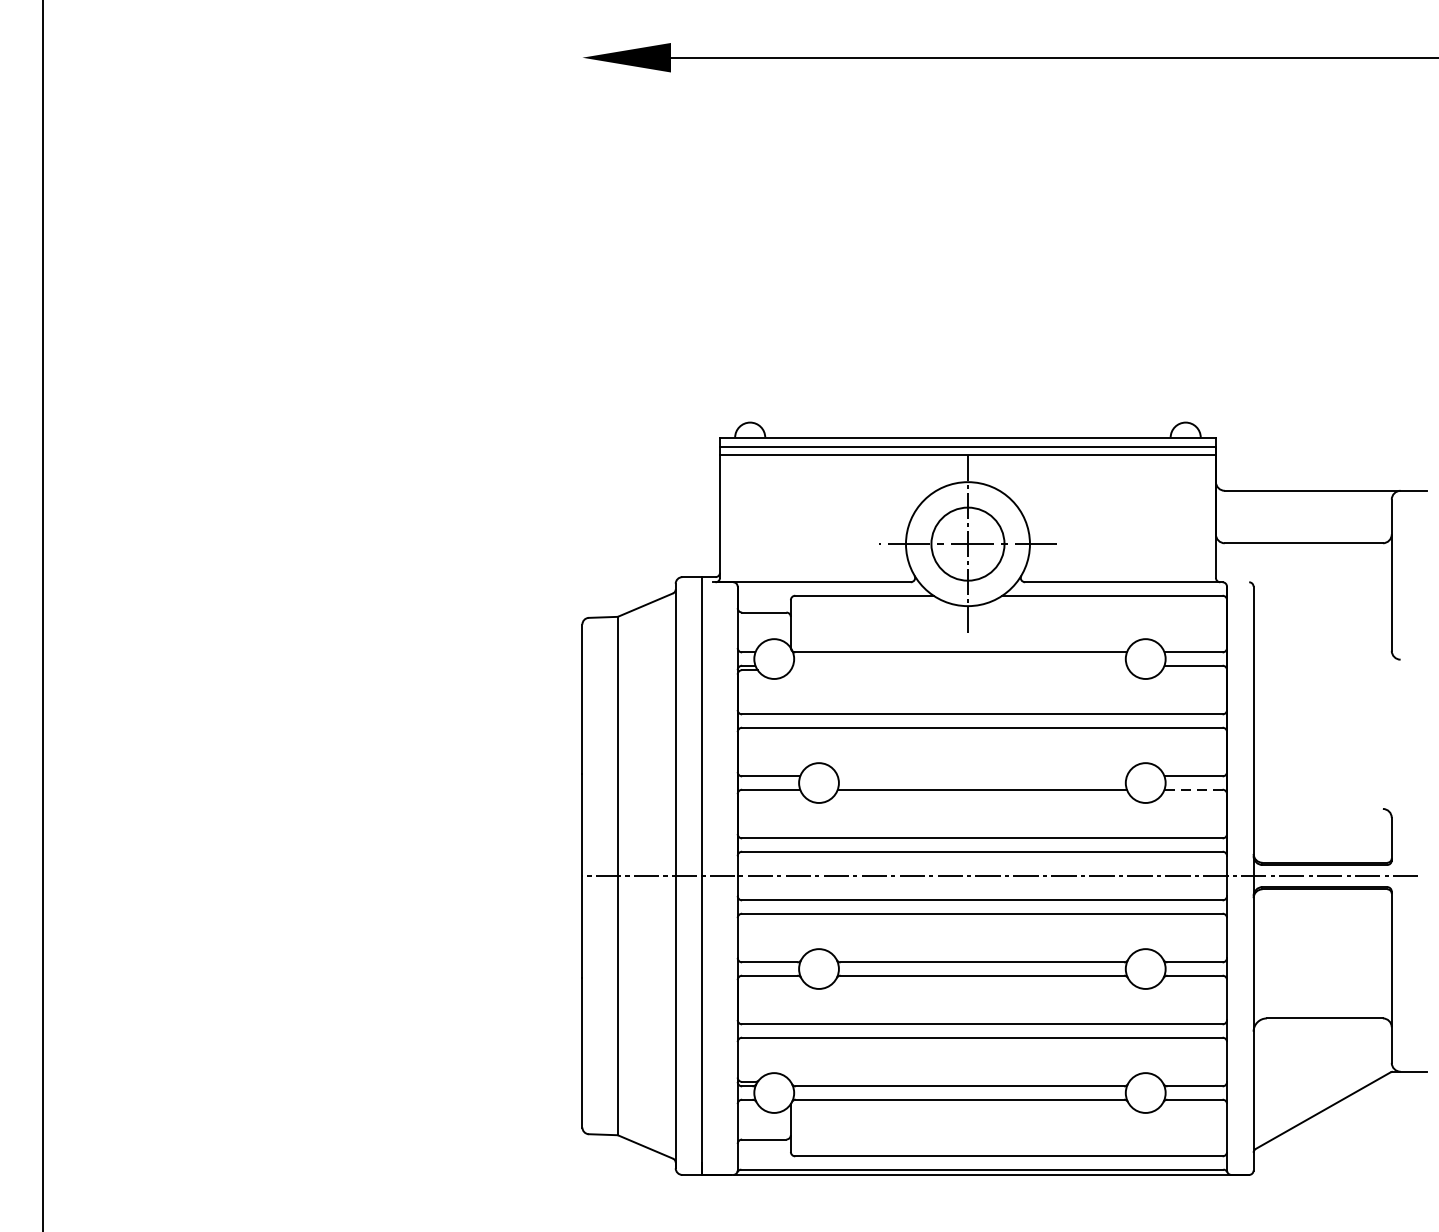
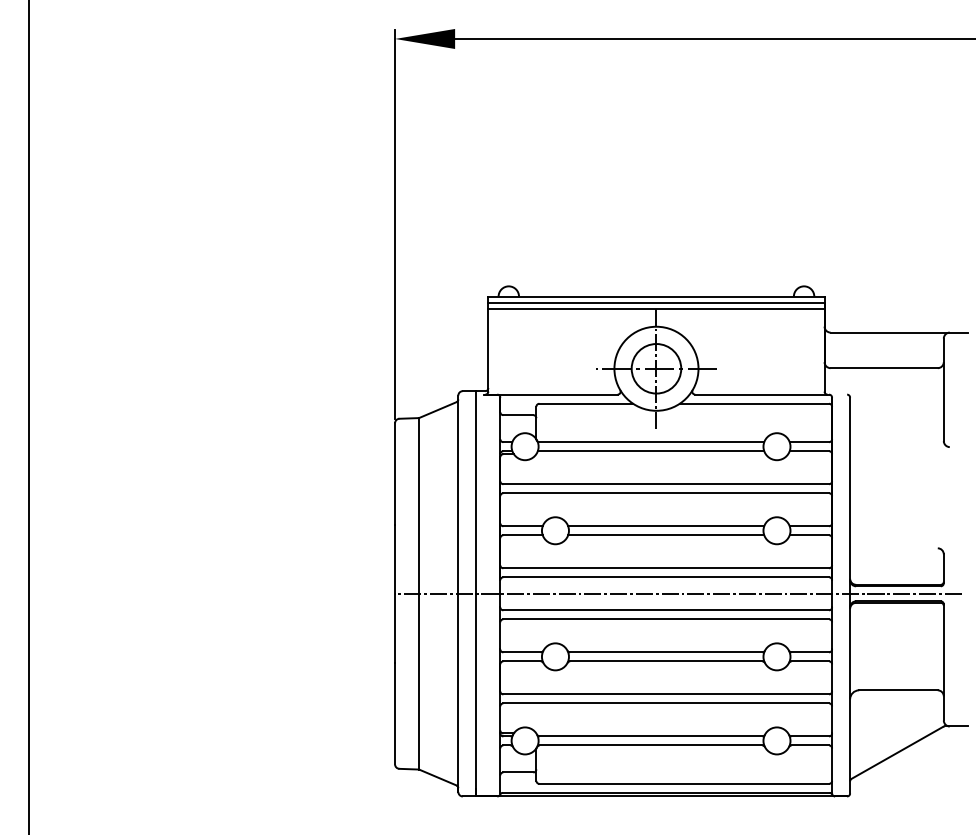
line: (583, 329) -> (395, 223), added
line: (959, 666) -> (650, 451), added
line: (982, 776) -> (666, 526), added
line: (1193, 790) -> (809, 535), dashed -> solid

